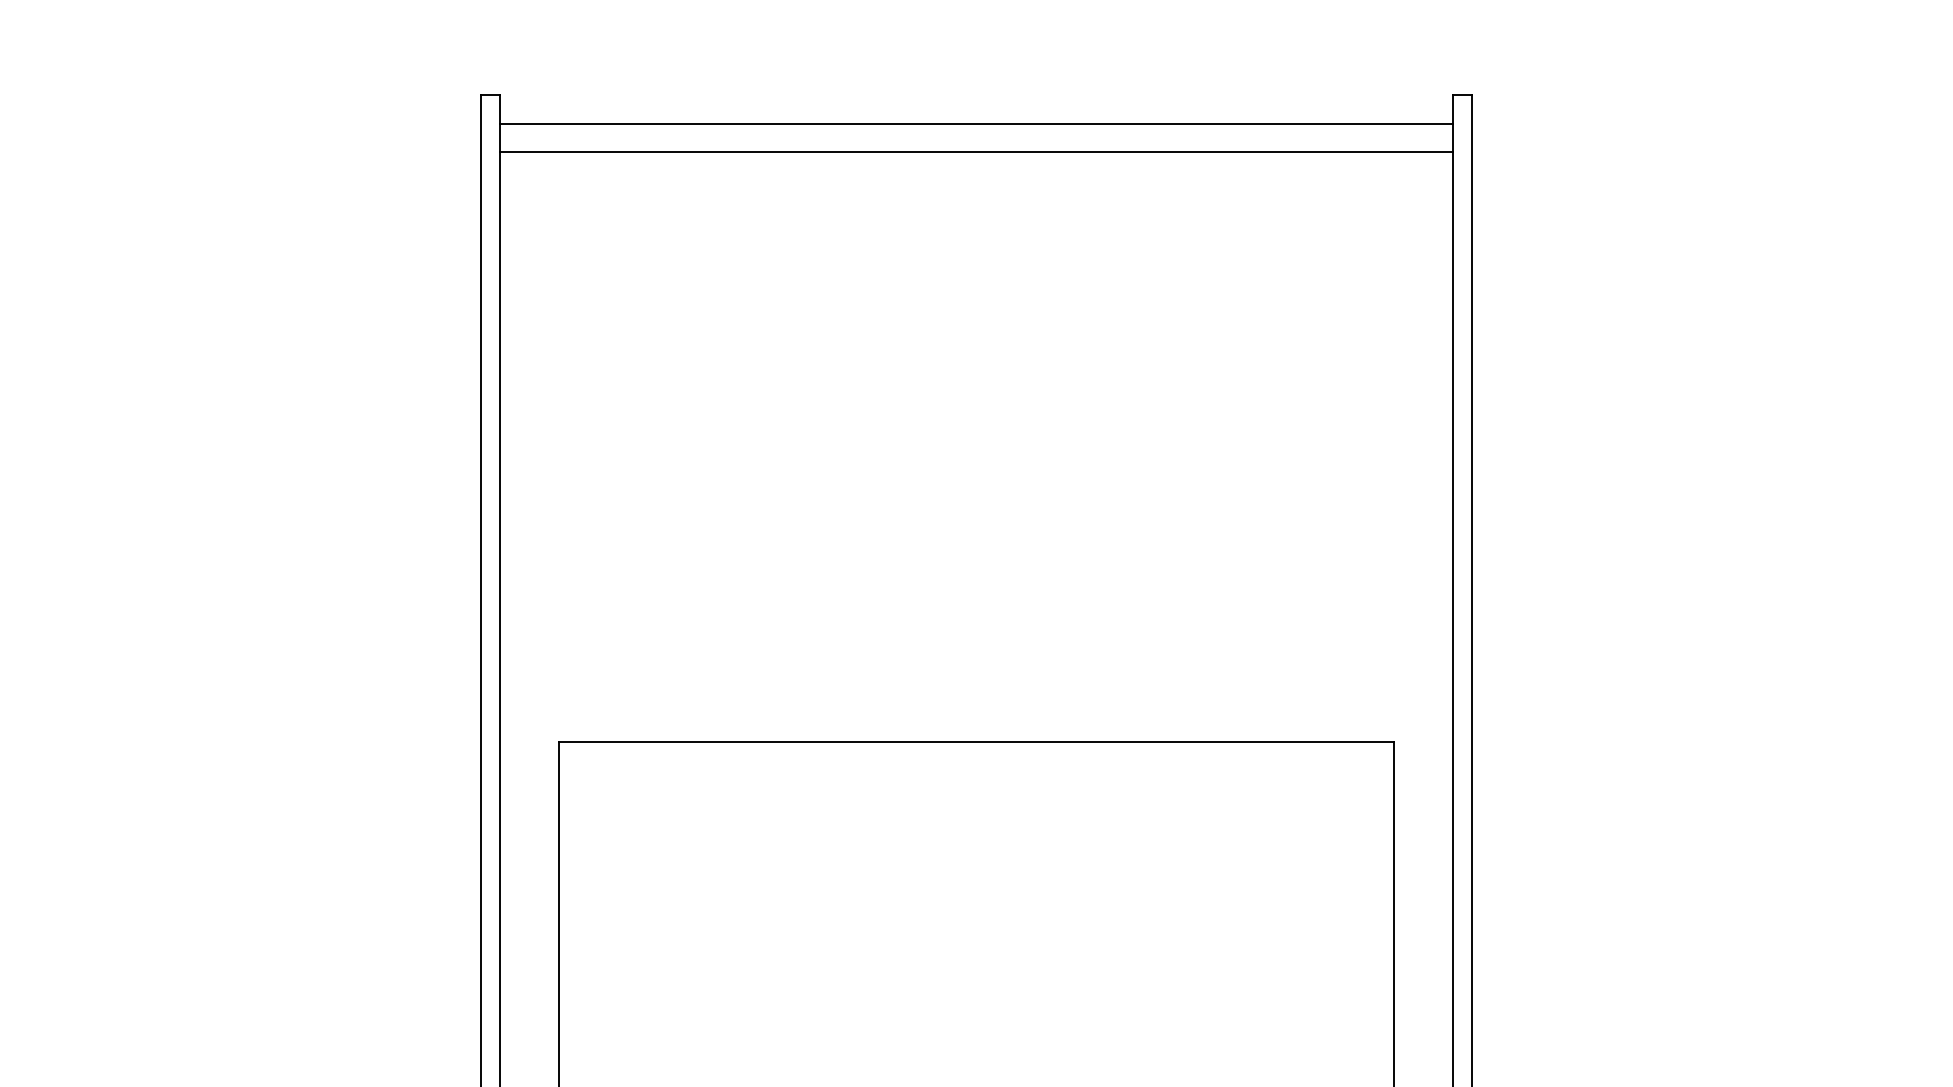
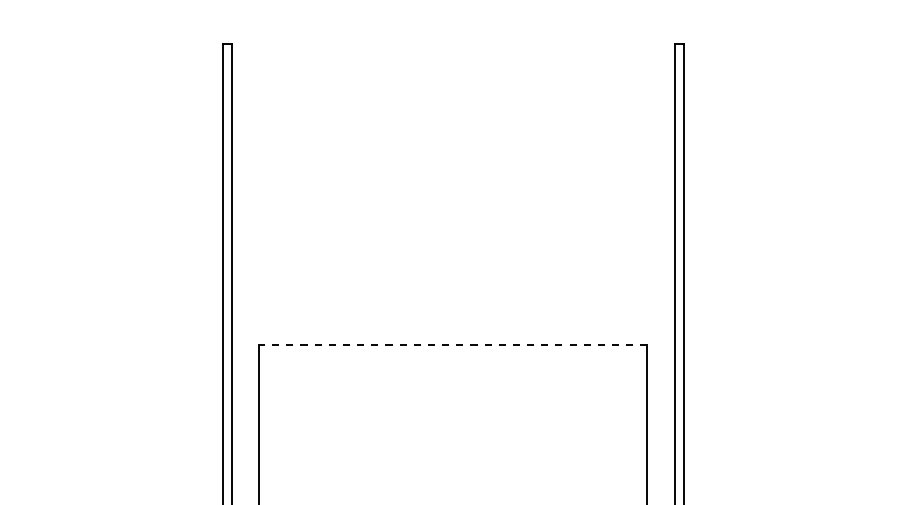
line: (976, 123) -> (453, 57), removed
line: (976, 151) -> (453, 70), removed
line: (974, 741) -> (452, 344), solid -> dashed

